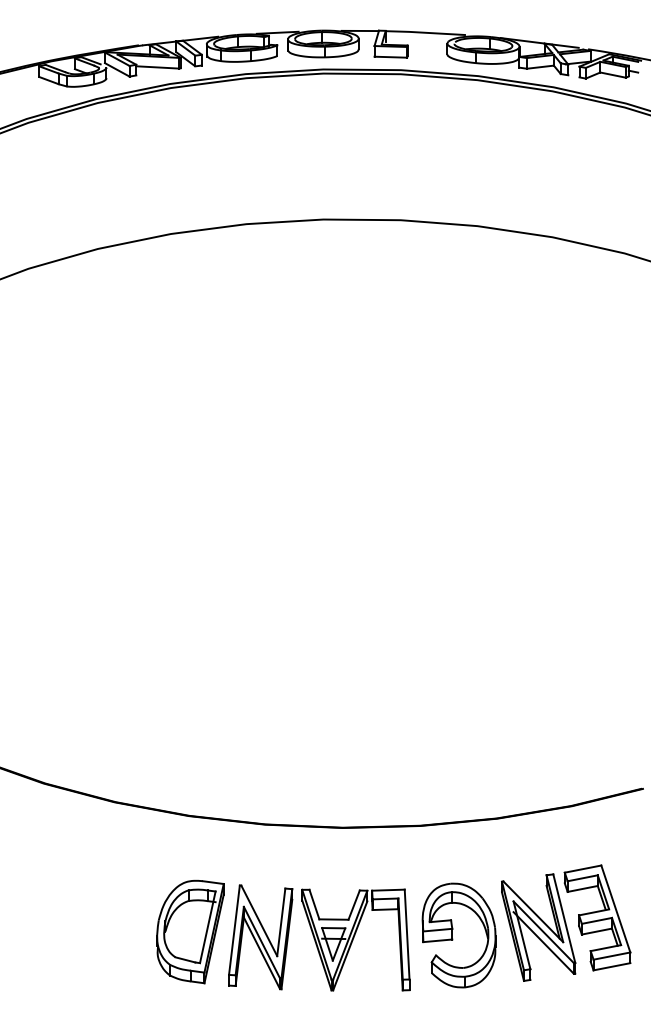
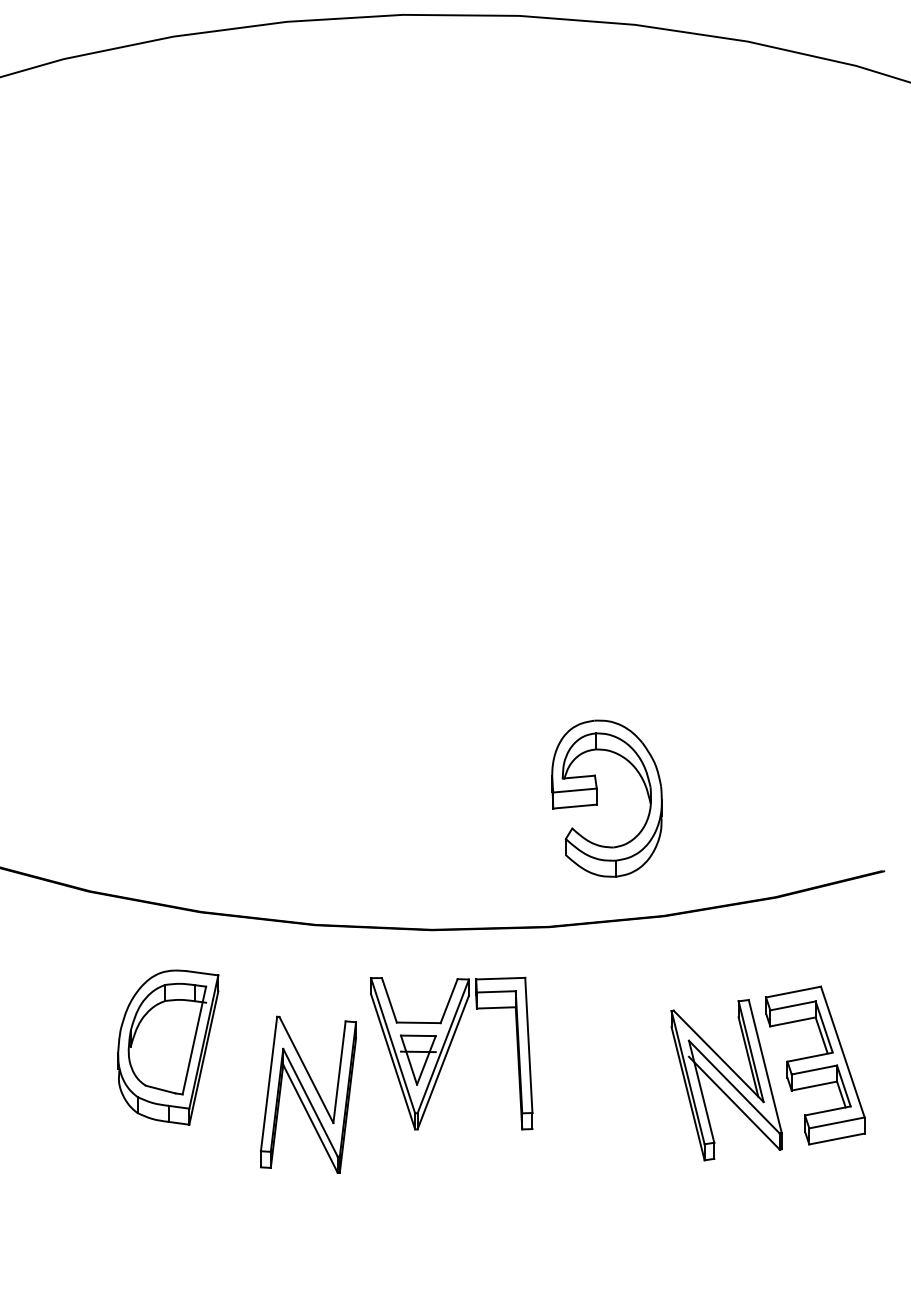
part: (190, 931) -> (168, 1046), moved
part: (458, 935) -> (606, 798), moved
part: (355, 939) -> (451, 1052), moved

